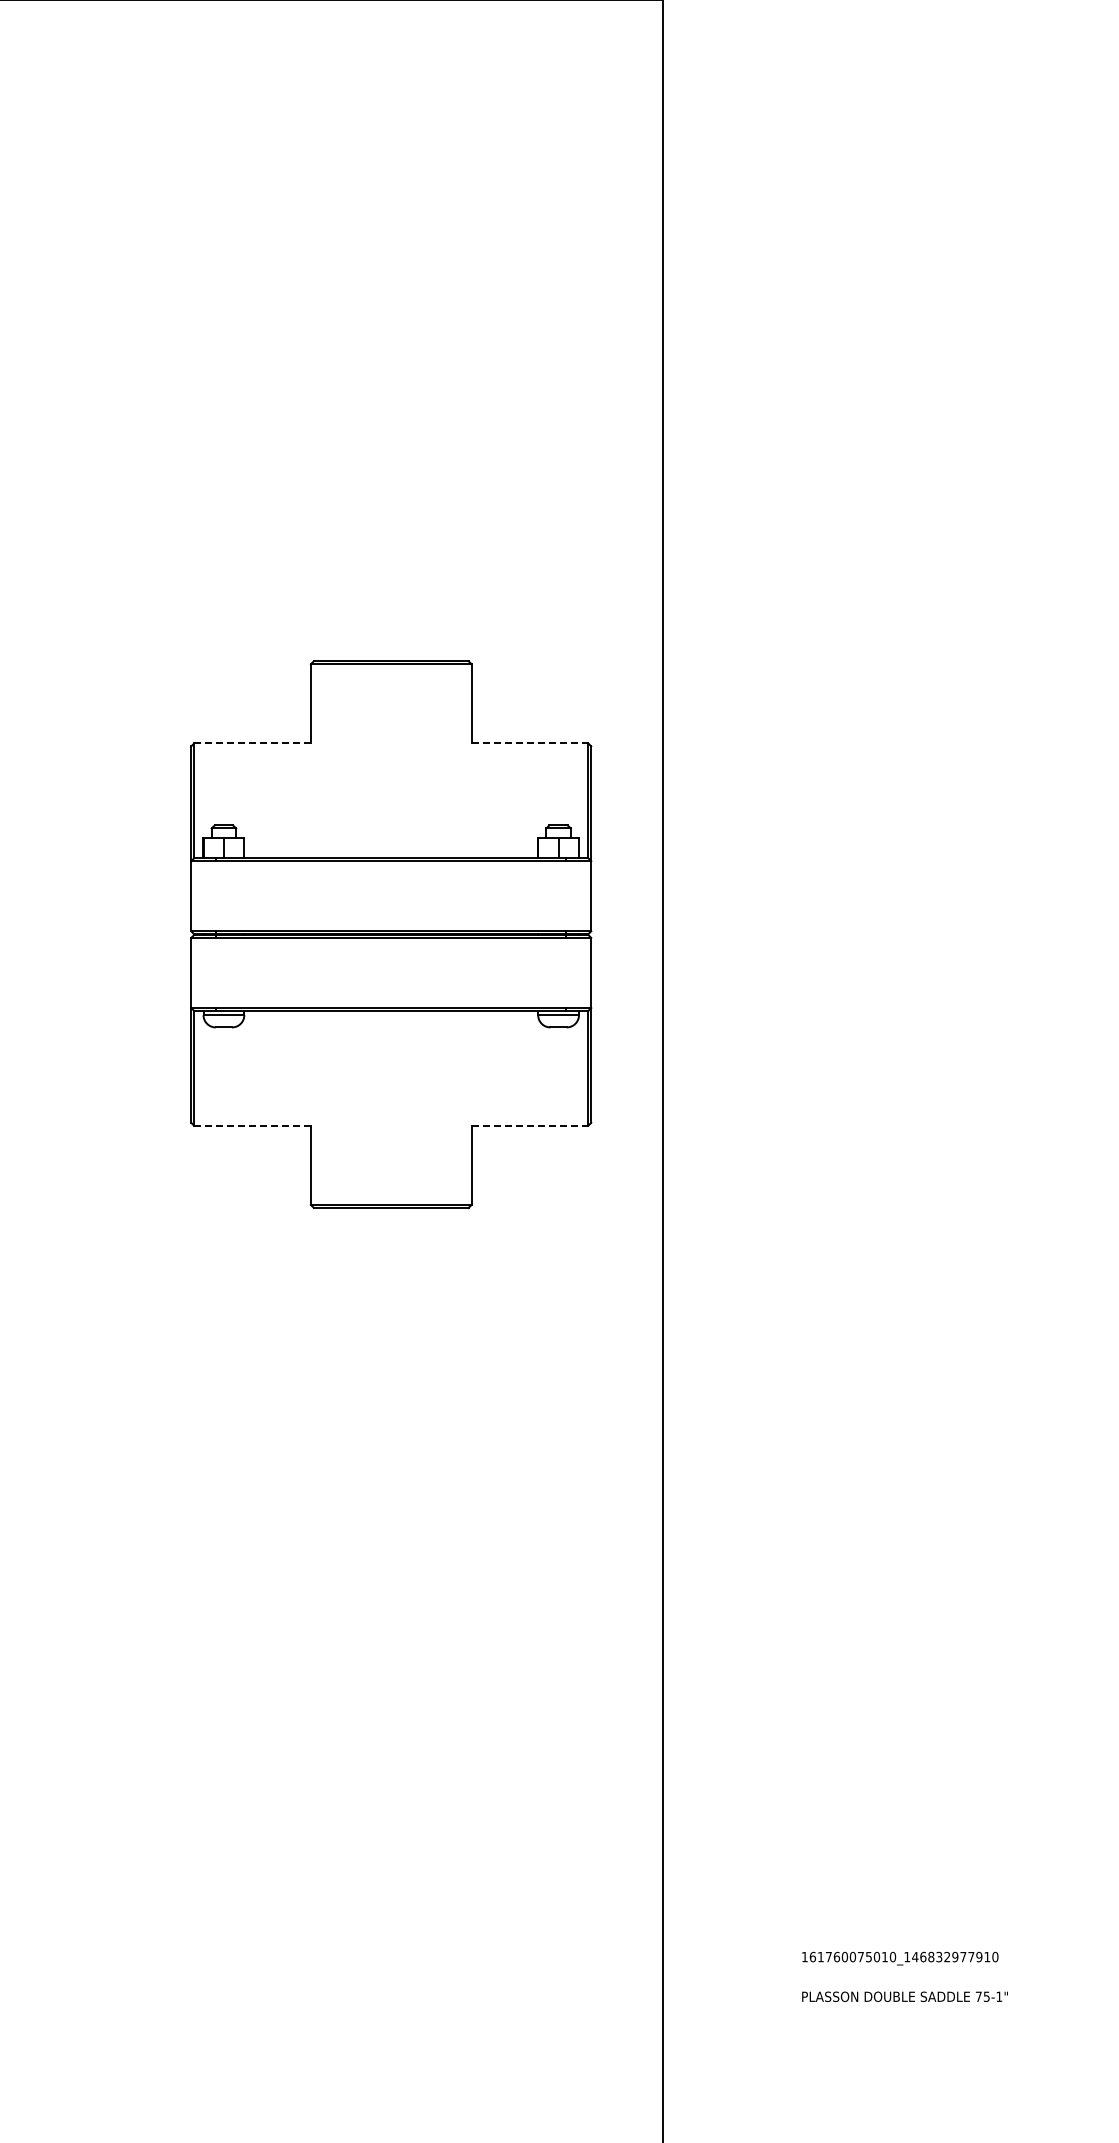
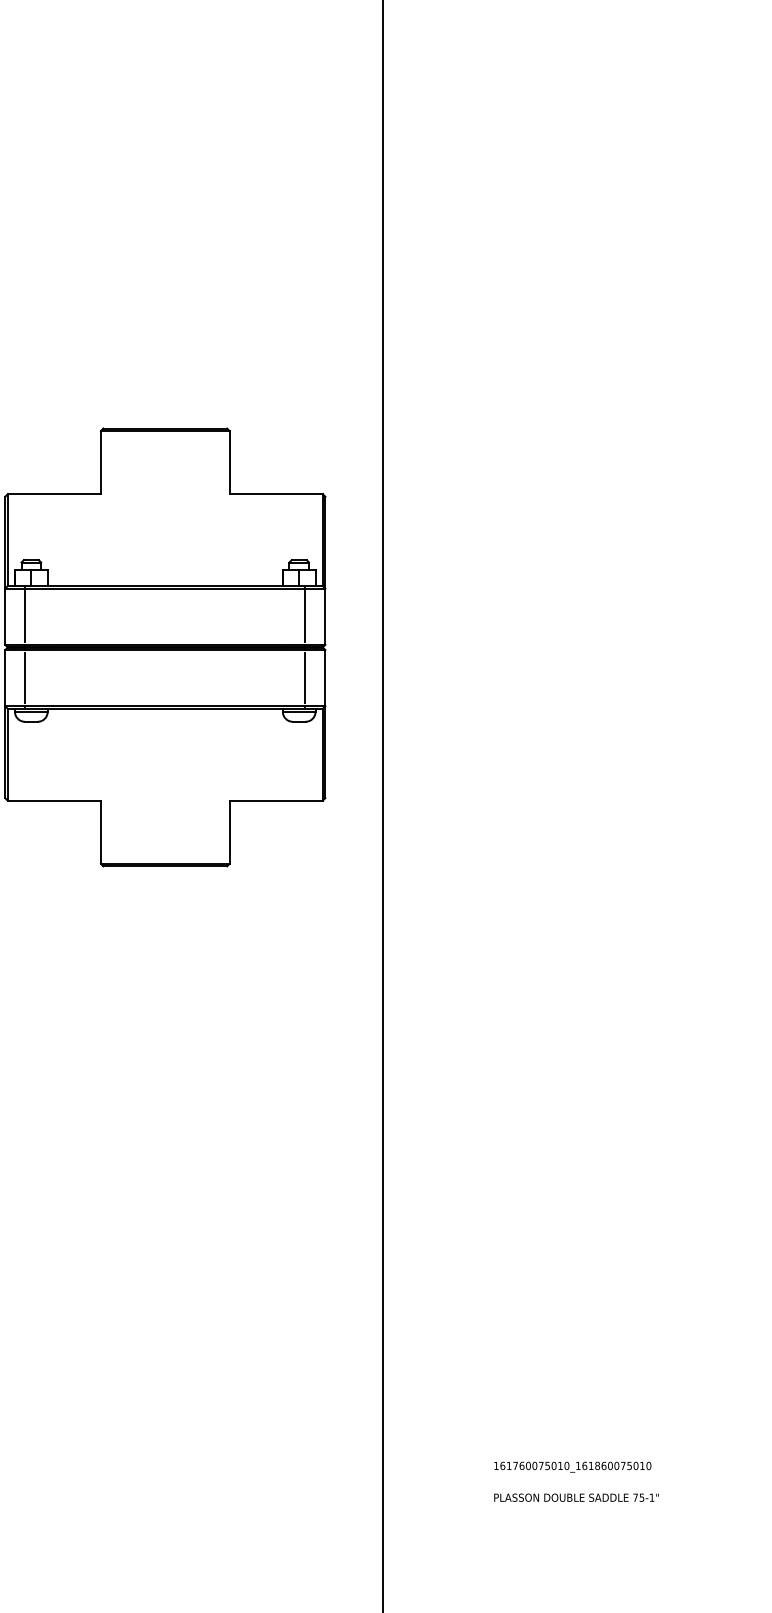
line: (253, 743) -> (55, 494), dashed -> solid
line: (530, 743) -> (276, 494), dashed -> solid
line: (216, 895) -> (25, 616), added
line: (566, 895) -> (305, 616), added
line: (216, 972) -> (25, 677), added
line: (566, 972) -> (305, 677), added
line: (253, 1125) -> (55, 800), dashed -> solid
line: (530, 1125) -> (276, 800), dashed -> solid
text: (947, 1956) -> (610, 1465), 161760075010_146832977910 -> 161760075010_161860075010

